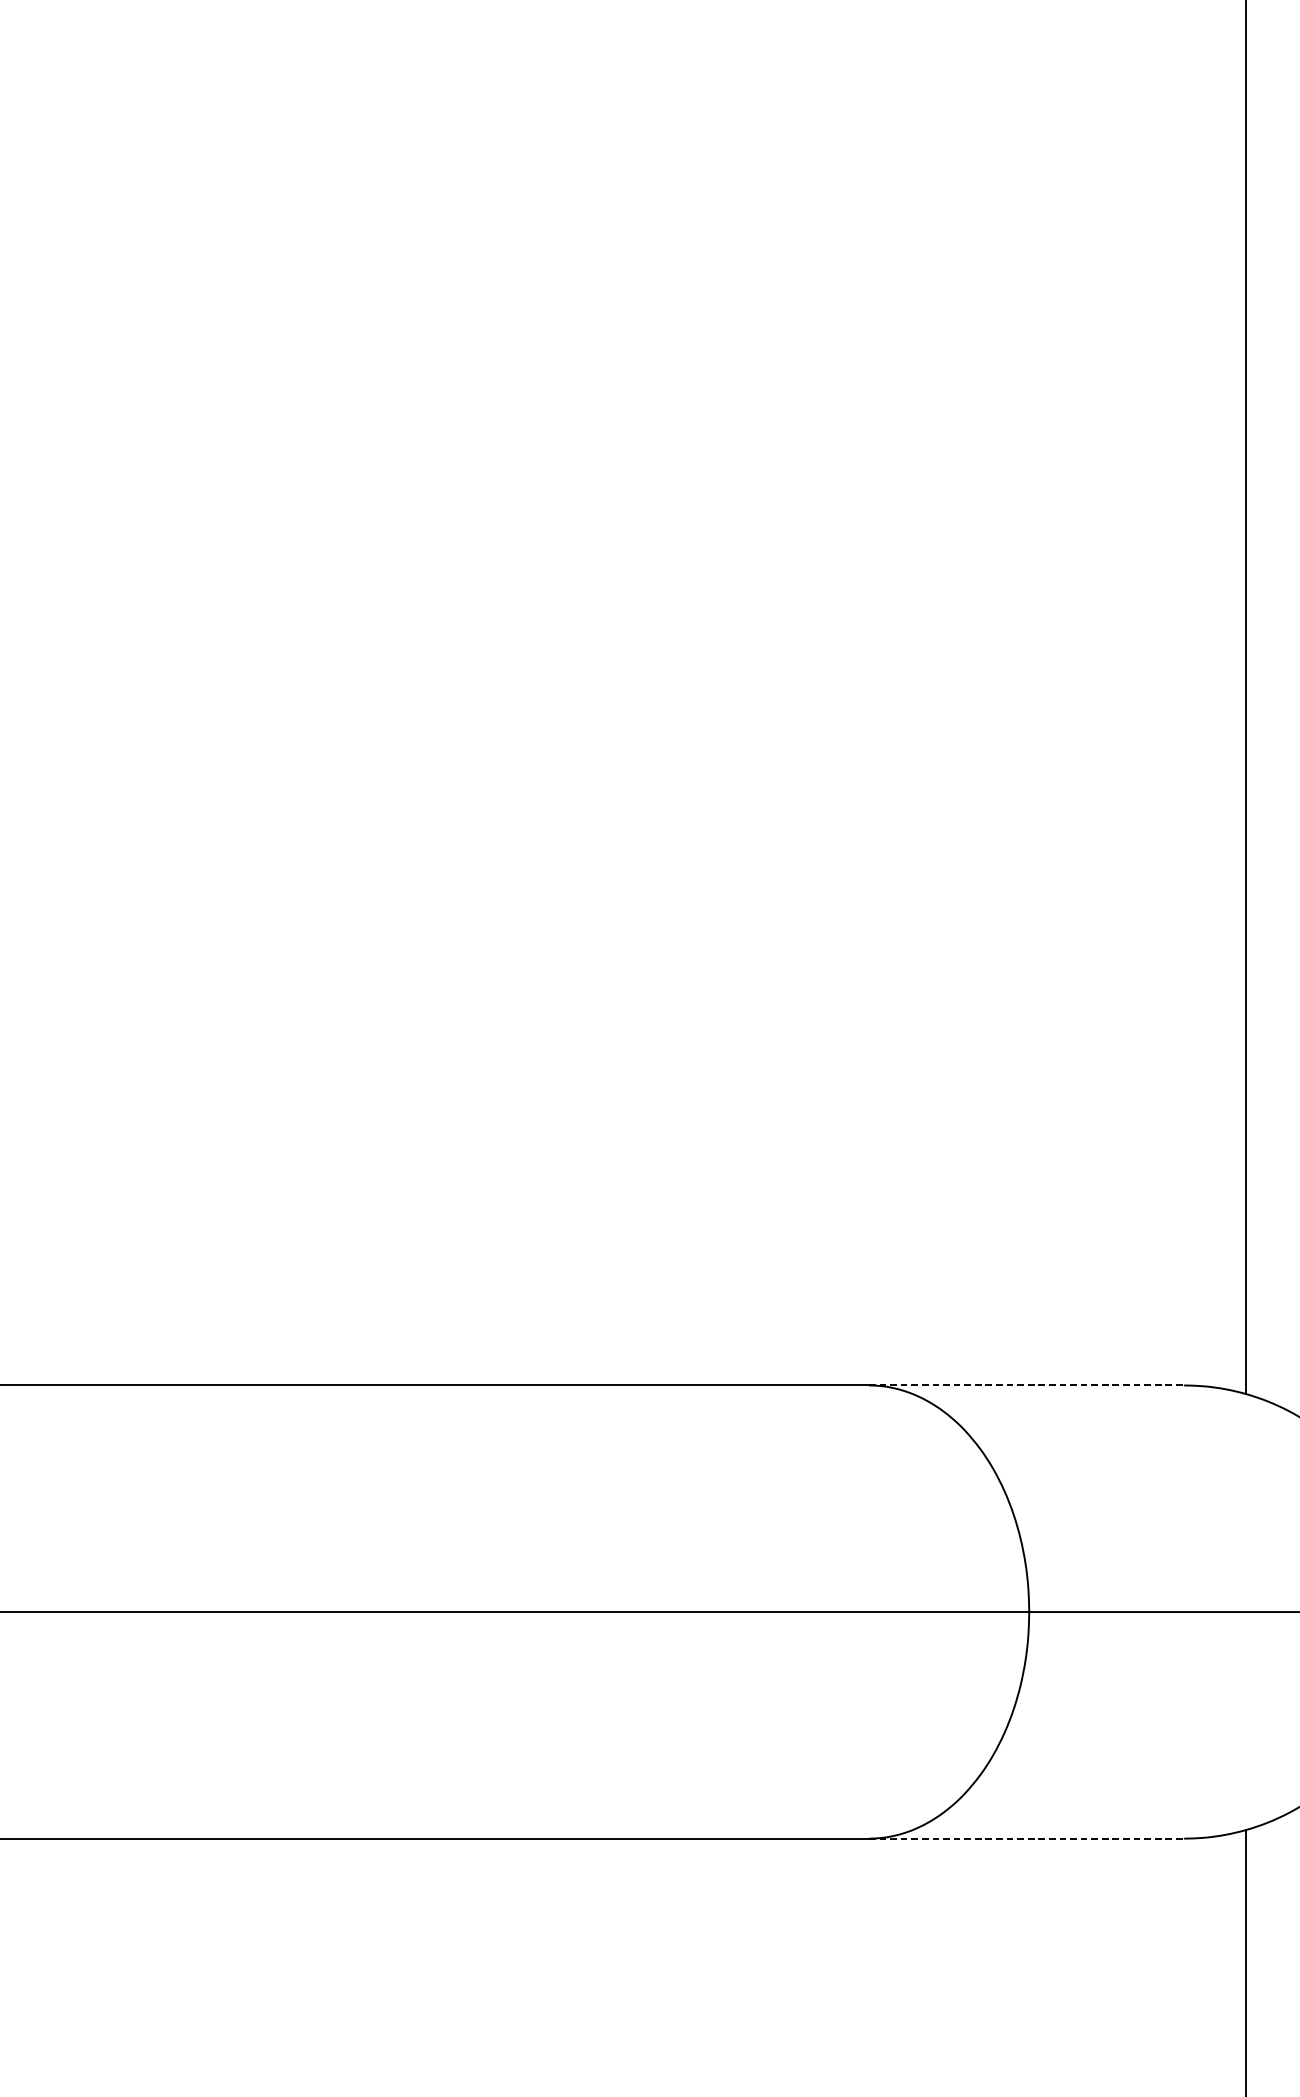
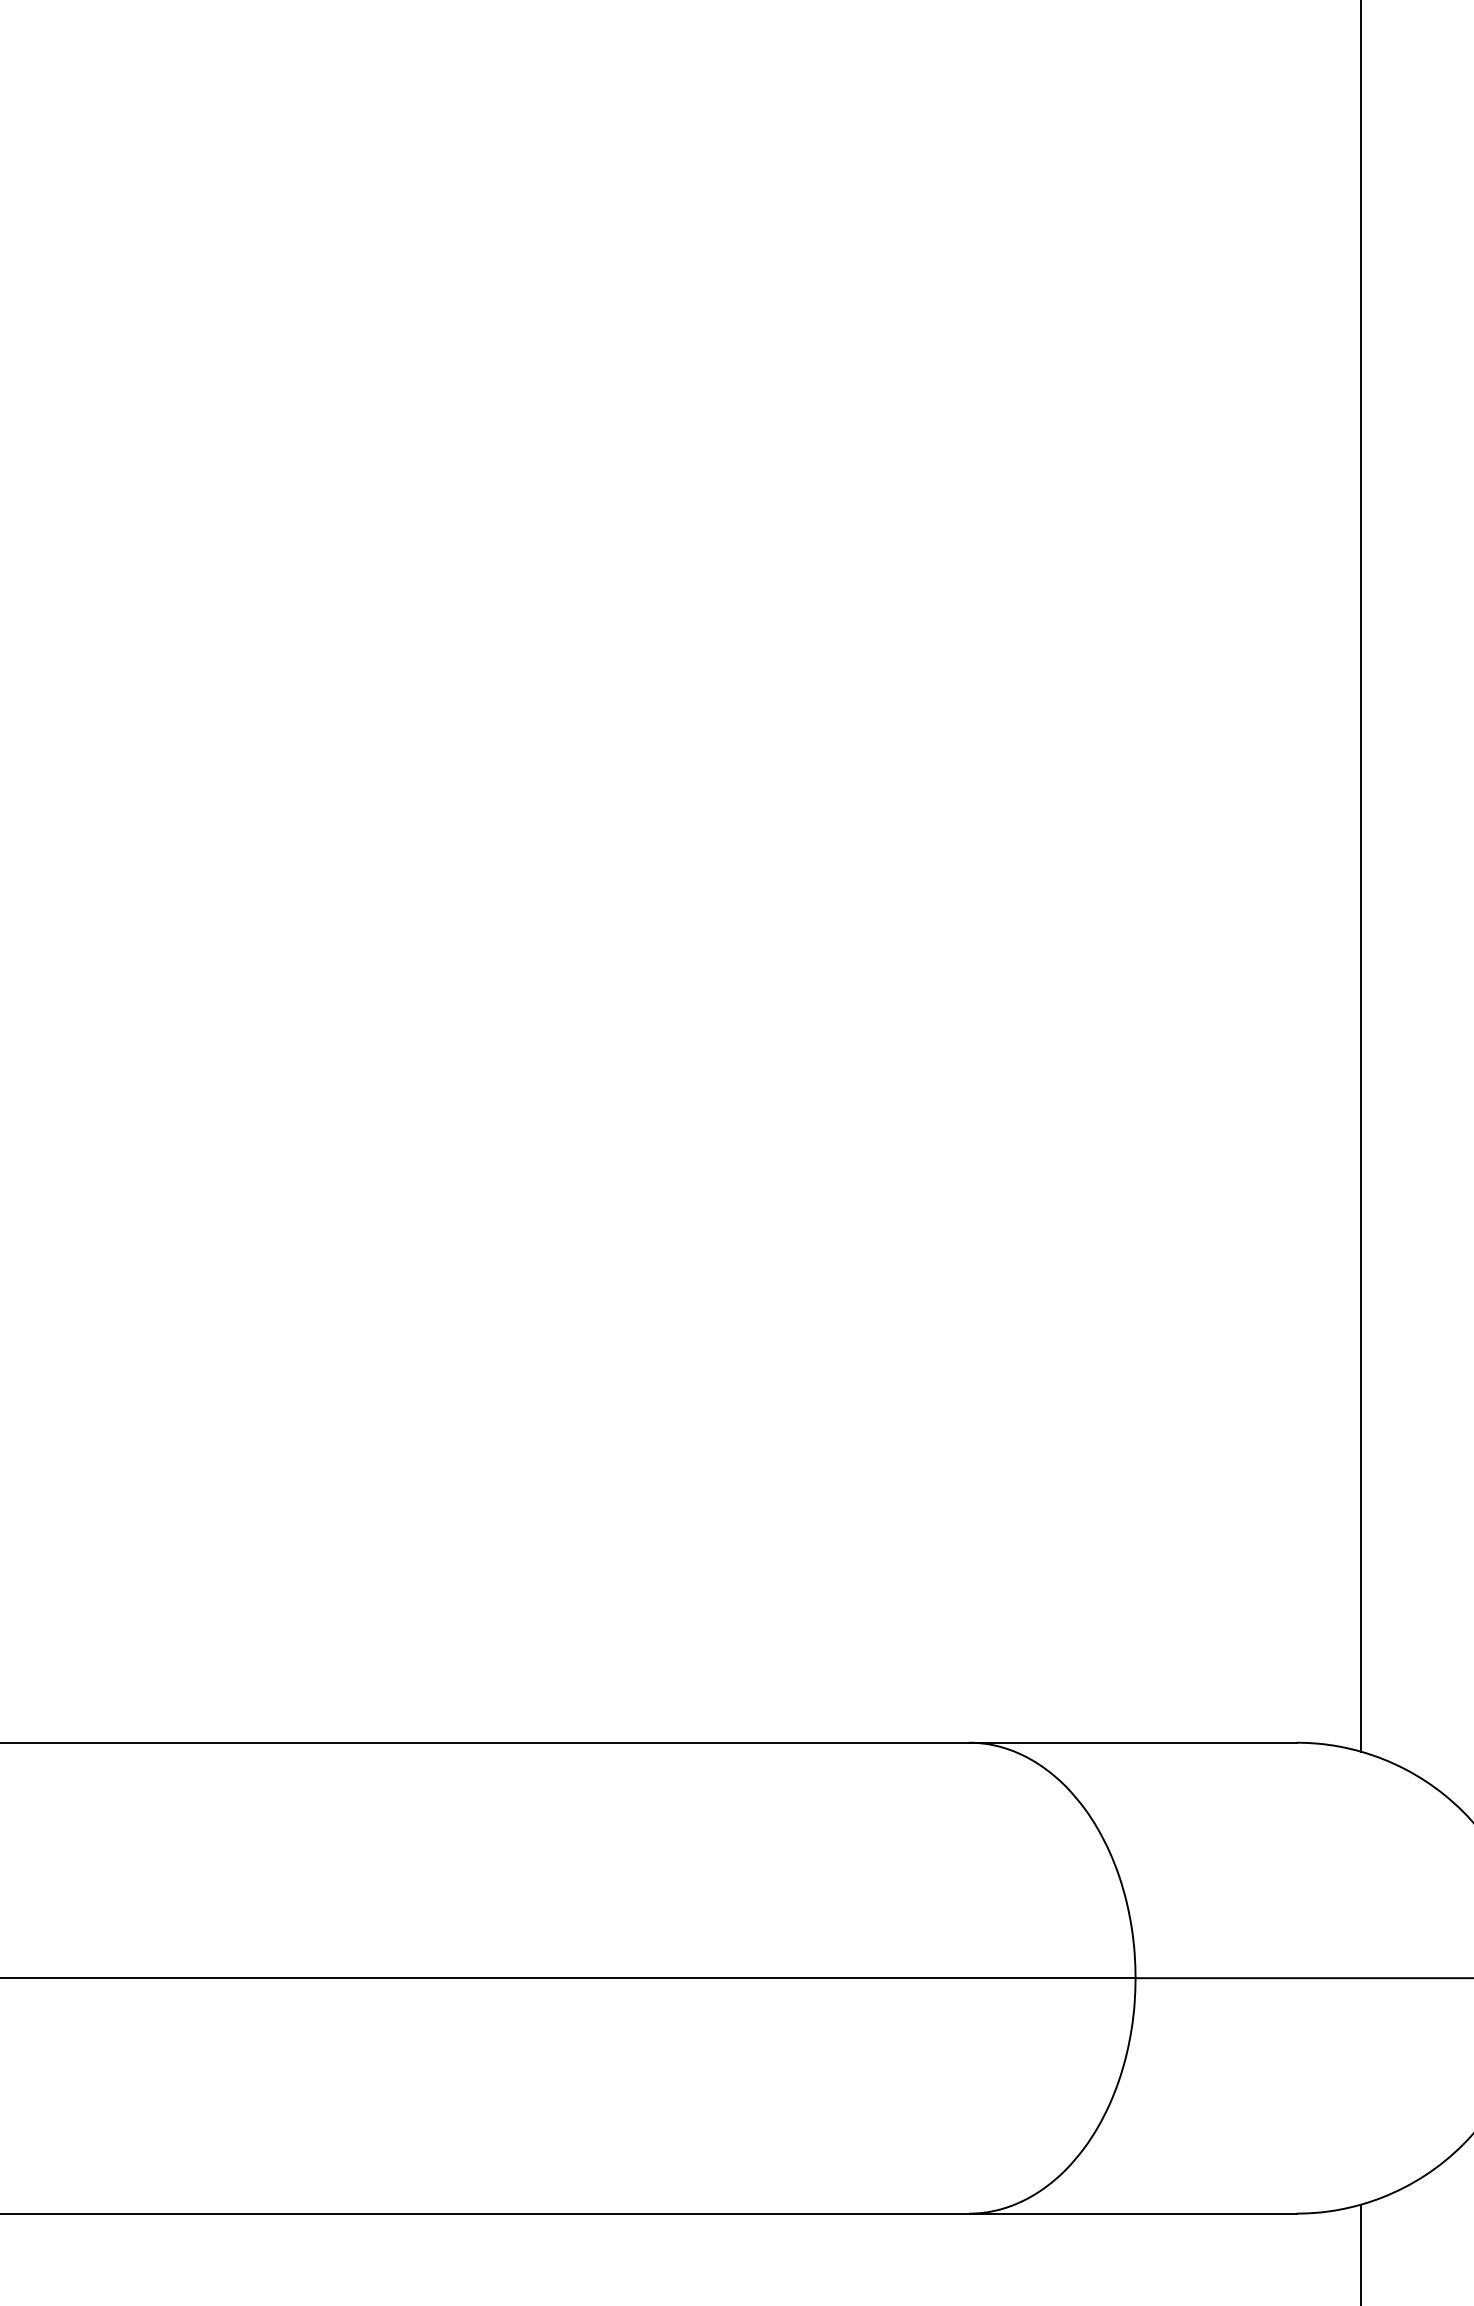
line: (1026, 1385) -> (1132, 1742), dashed -> solid
line: (1026, 1838) -> (1132, 2213), dashed -> solid

